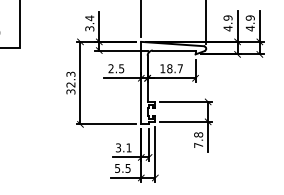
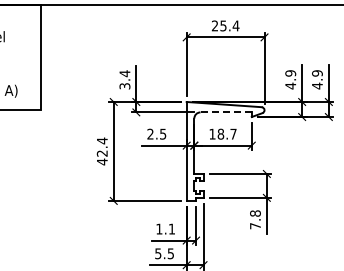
line: (174, 50) -> (226, 112), solid -> dashed
text: (70, 83) -> (101, 151), 32.3 -> 42.4
text: (118, 147) -> (159, 228), 3.1 -> 1.1

